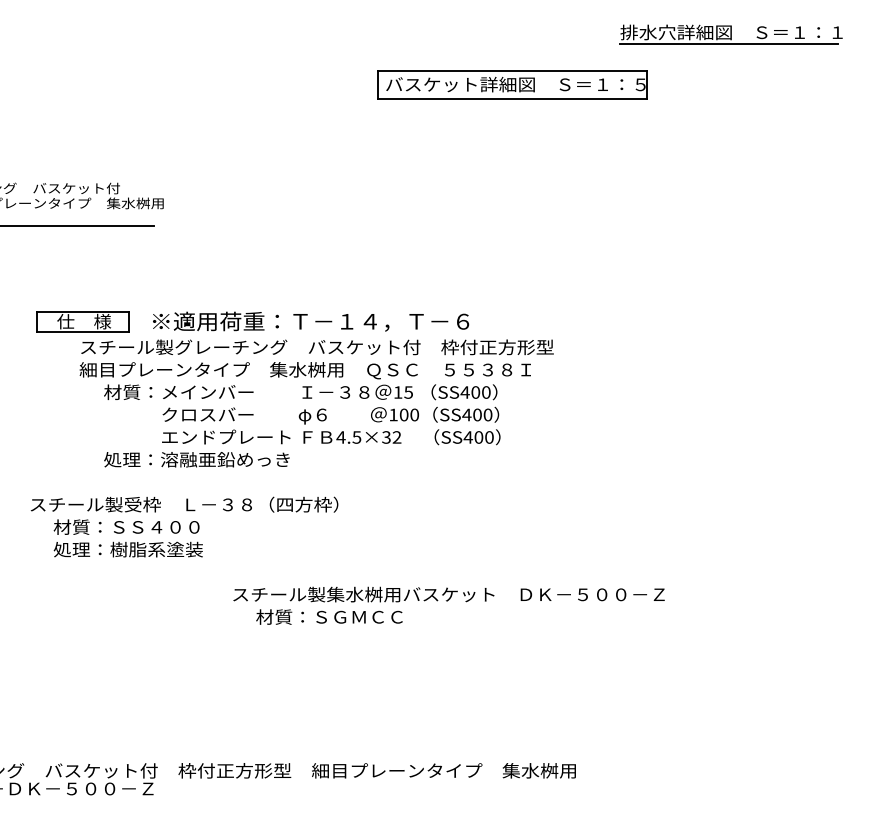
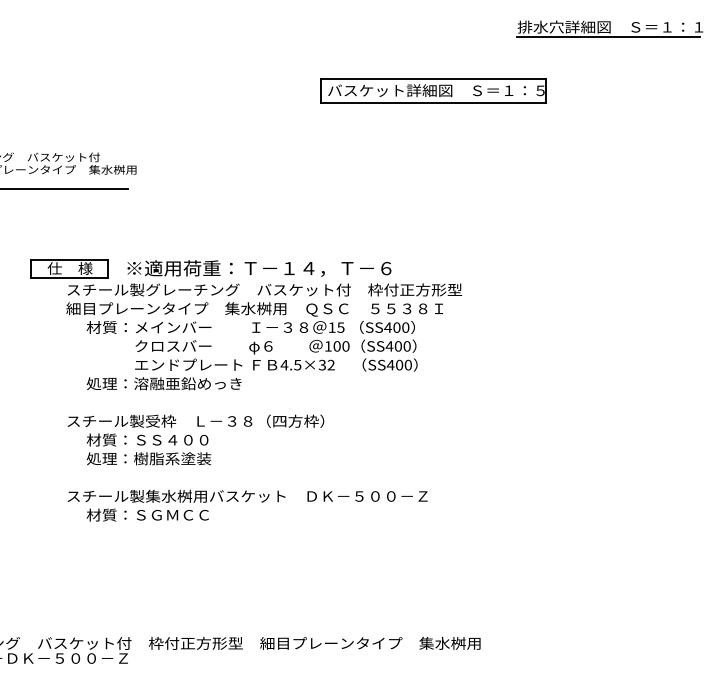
part: (512, 84) -> (433, 90), moved
text: (184, 526) -> (195, 439), moved
text: (448, 605) -> (247, 505), moved

